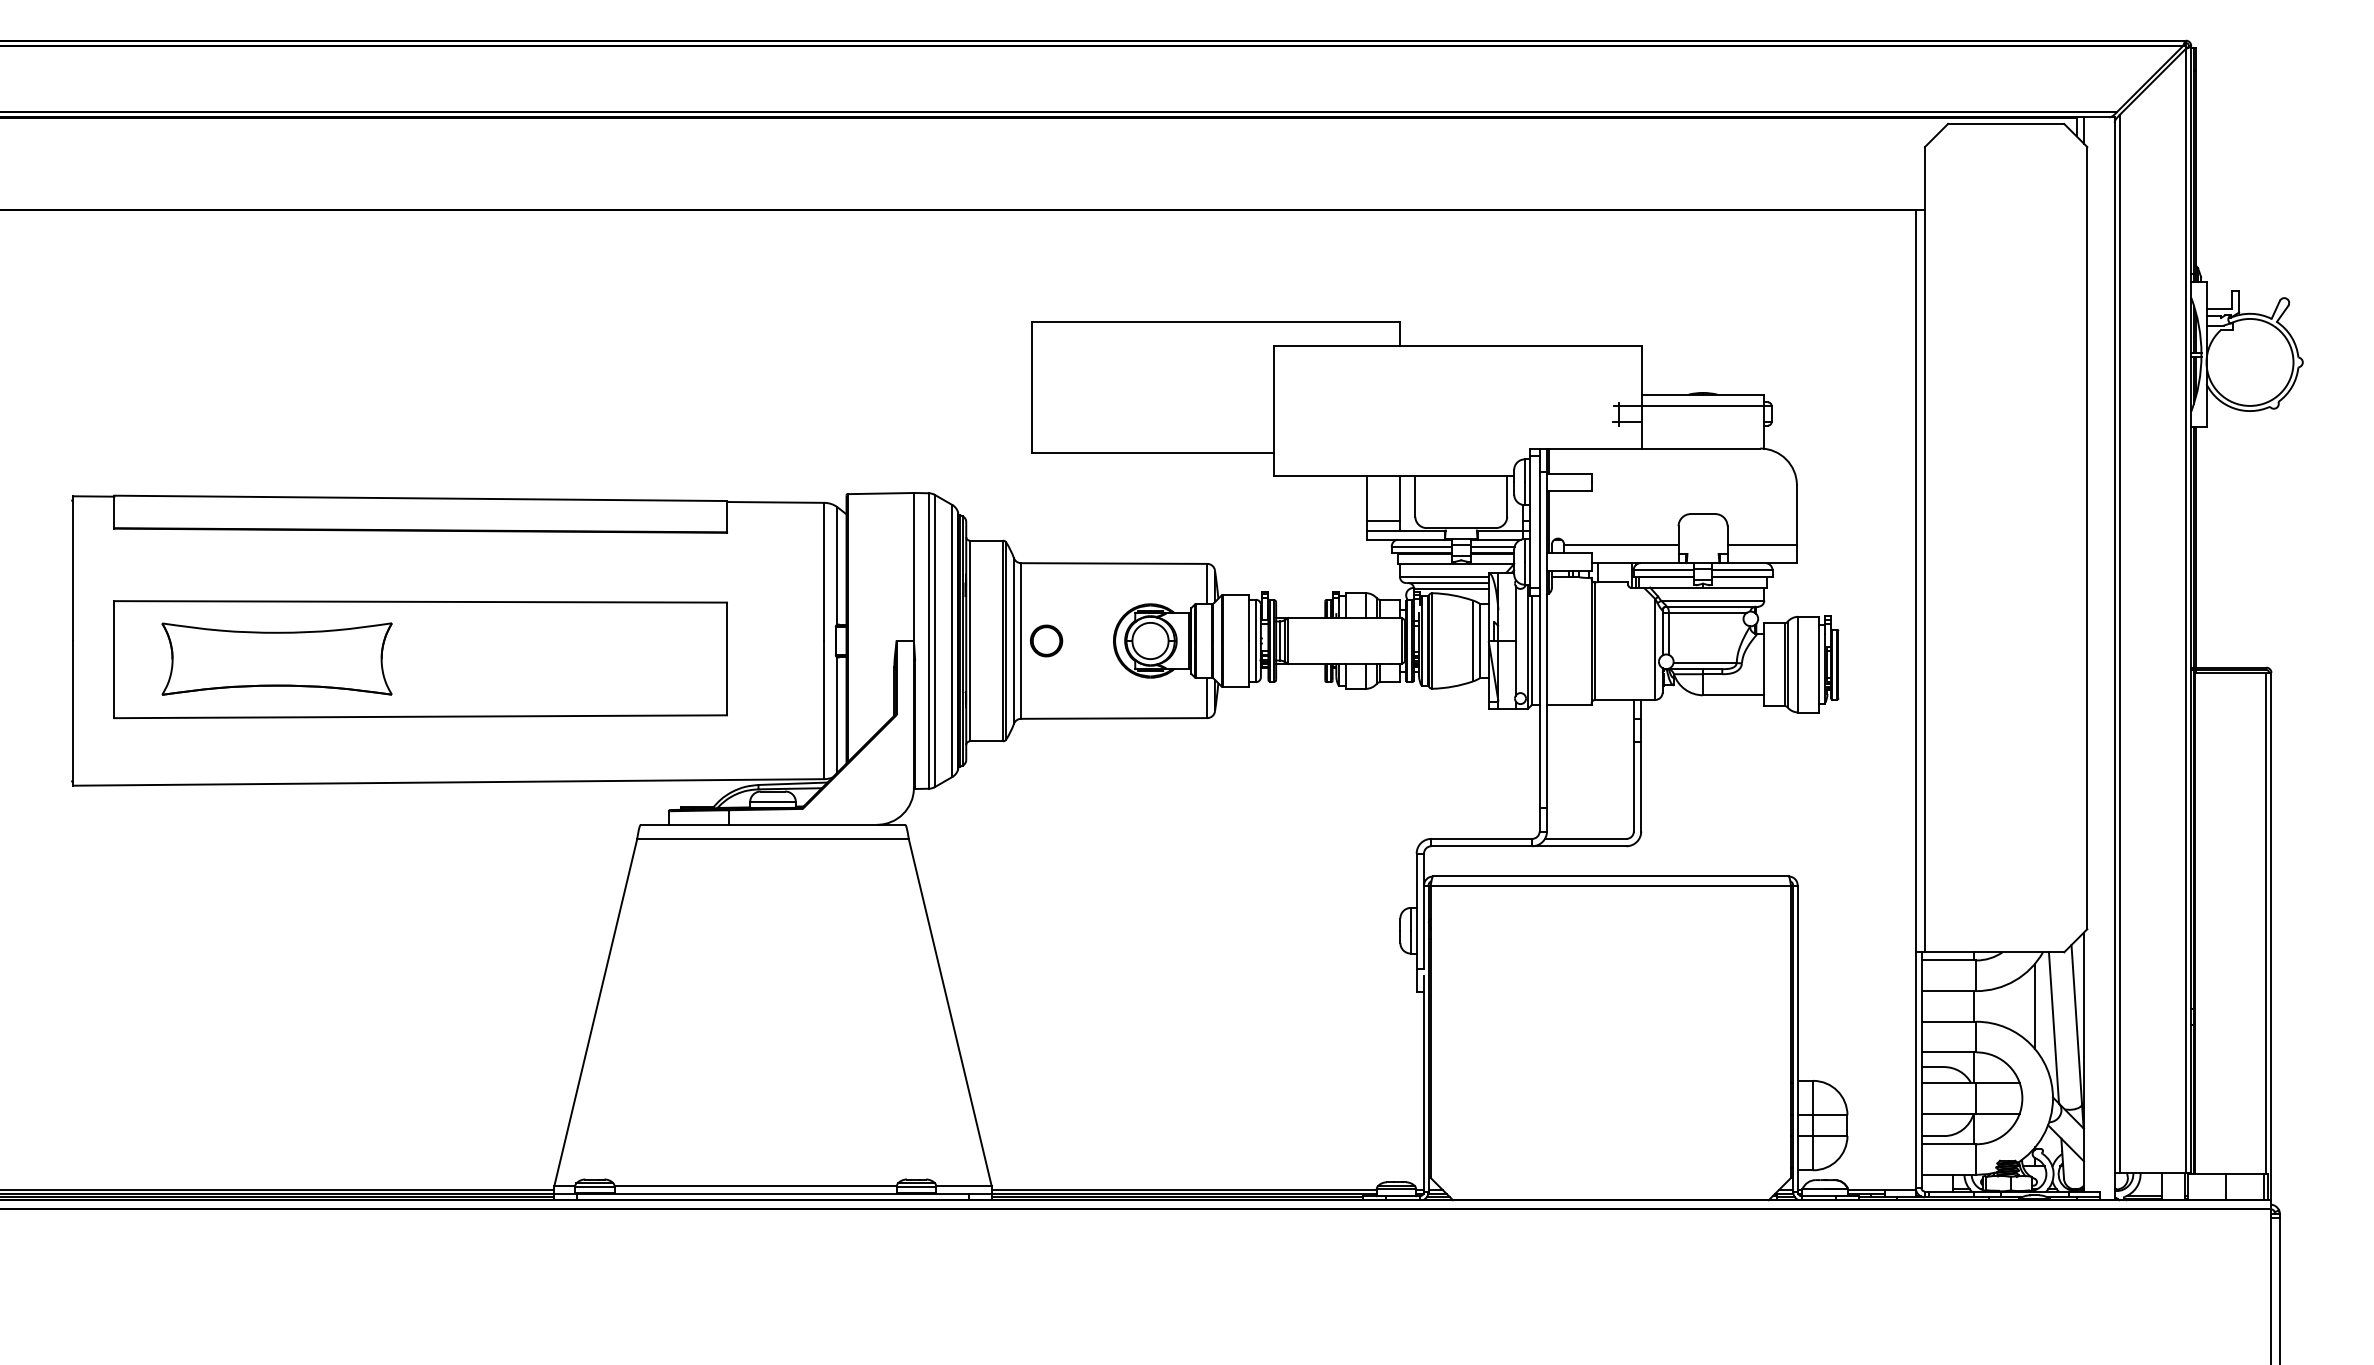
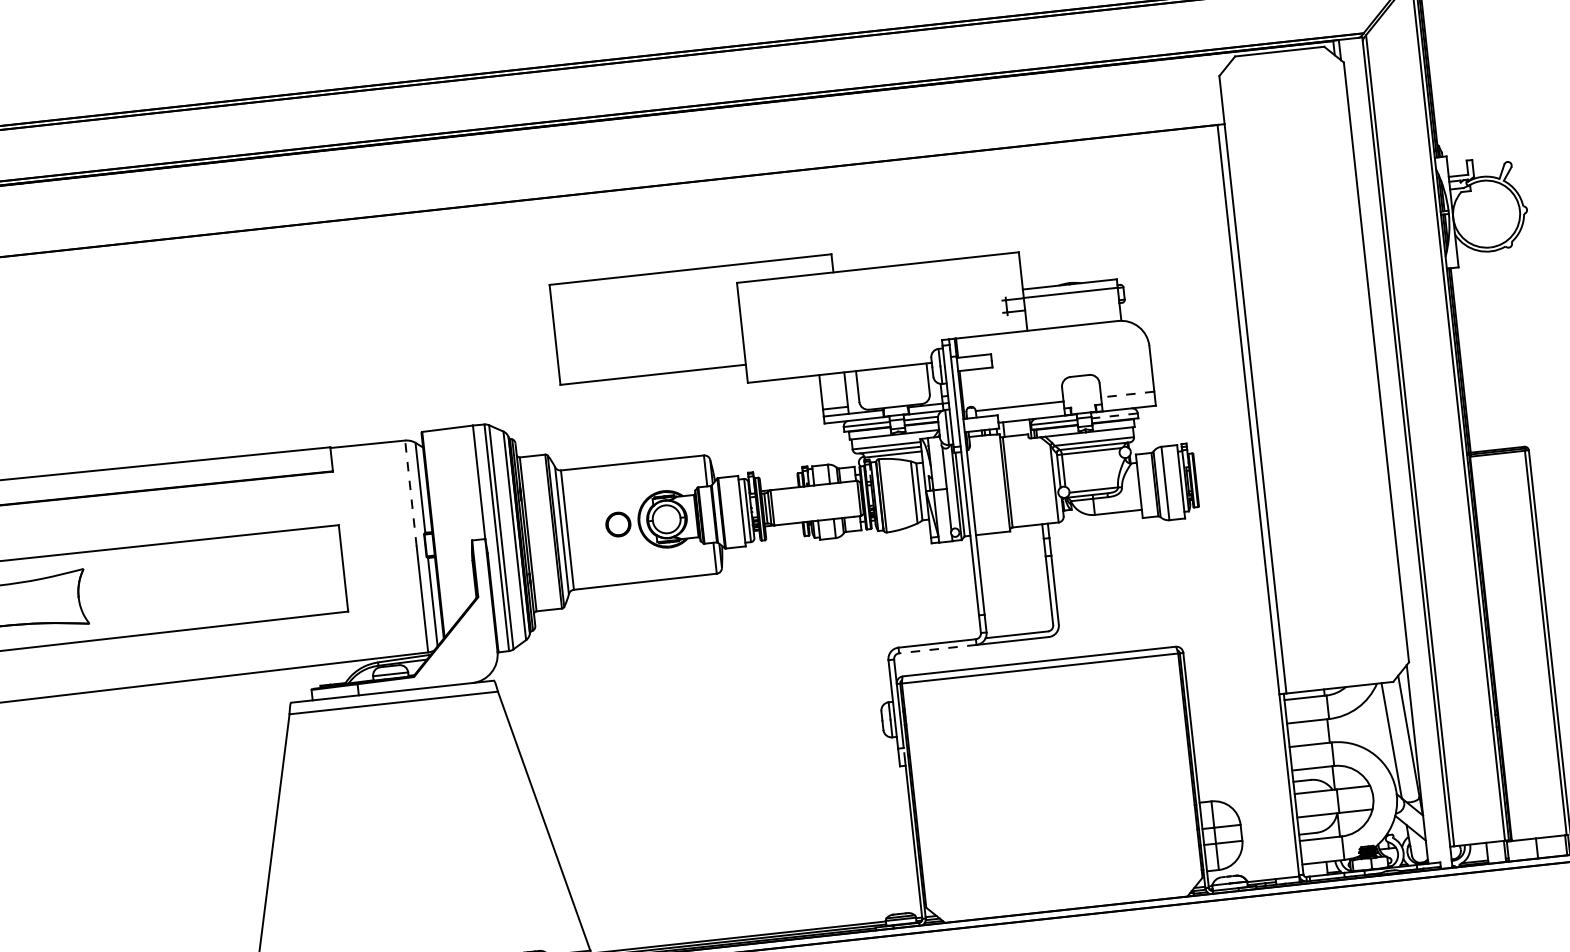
line: (1762, 544) -> (1127, 394), solid -> dashed
line: (1742, 570) -> (1114, 415), solid -> dashed
line: (824, 571) -> (410, 493), solid -> dashed
part: (1046, 640) -> (618, 524), moved
line: (1481, 846) -> (937, 649), solid -> dashed
line: (2035, 1006) -> (1375, 725), removed

